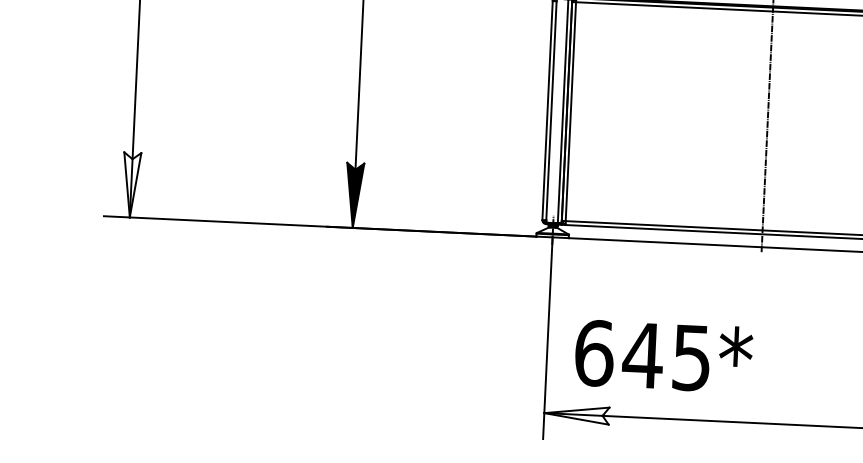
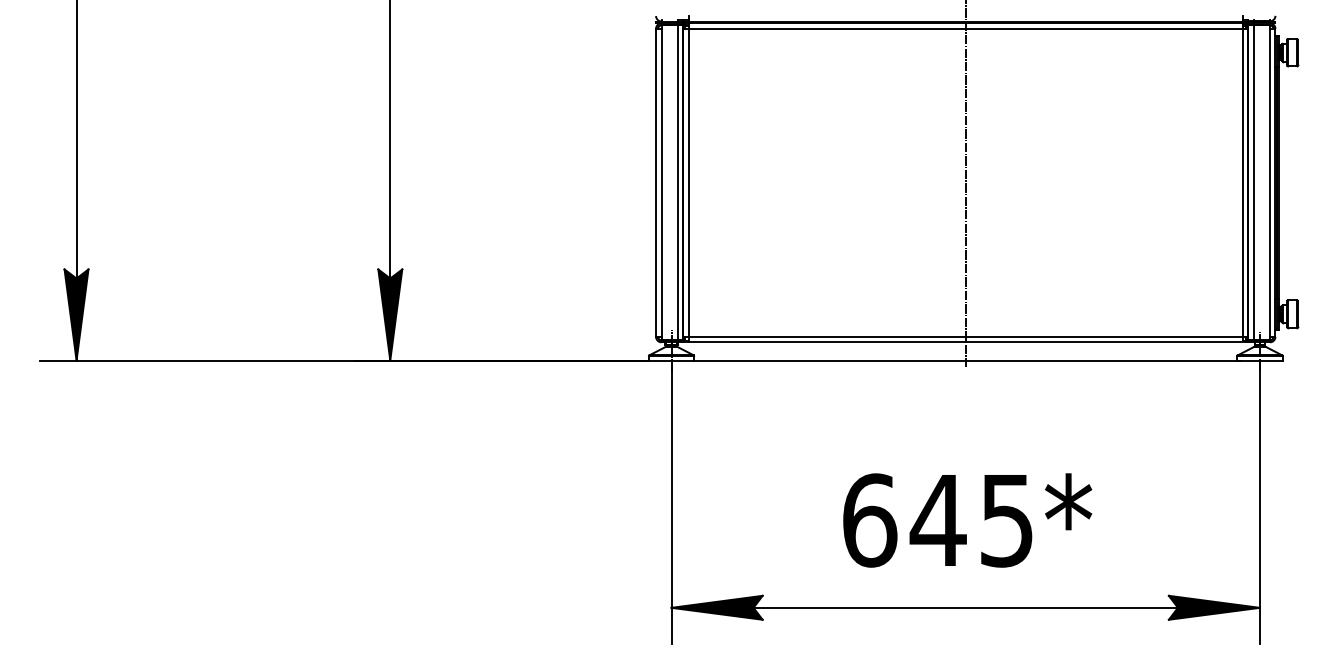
fill: (131, 184) -> (76, 314), added
text: (663, 356) -> (967, 520), moved
fill: (576, 414) -> (716, 607), added

